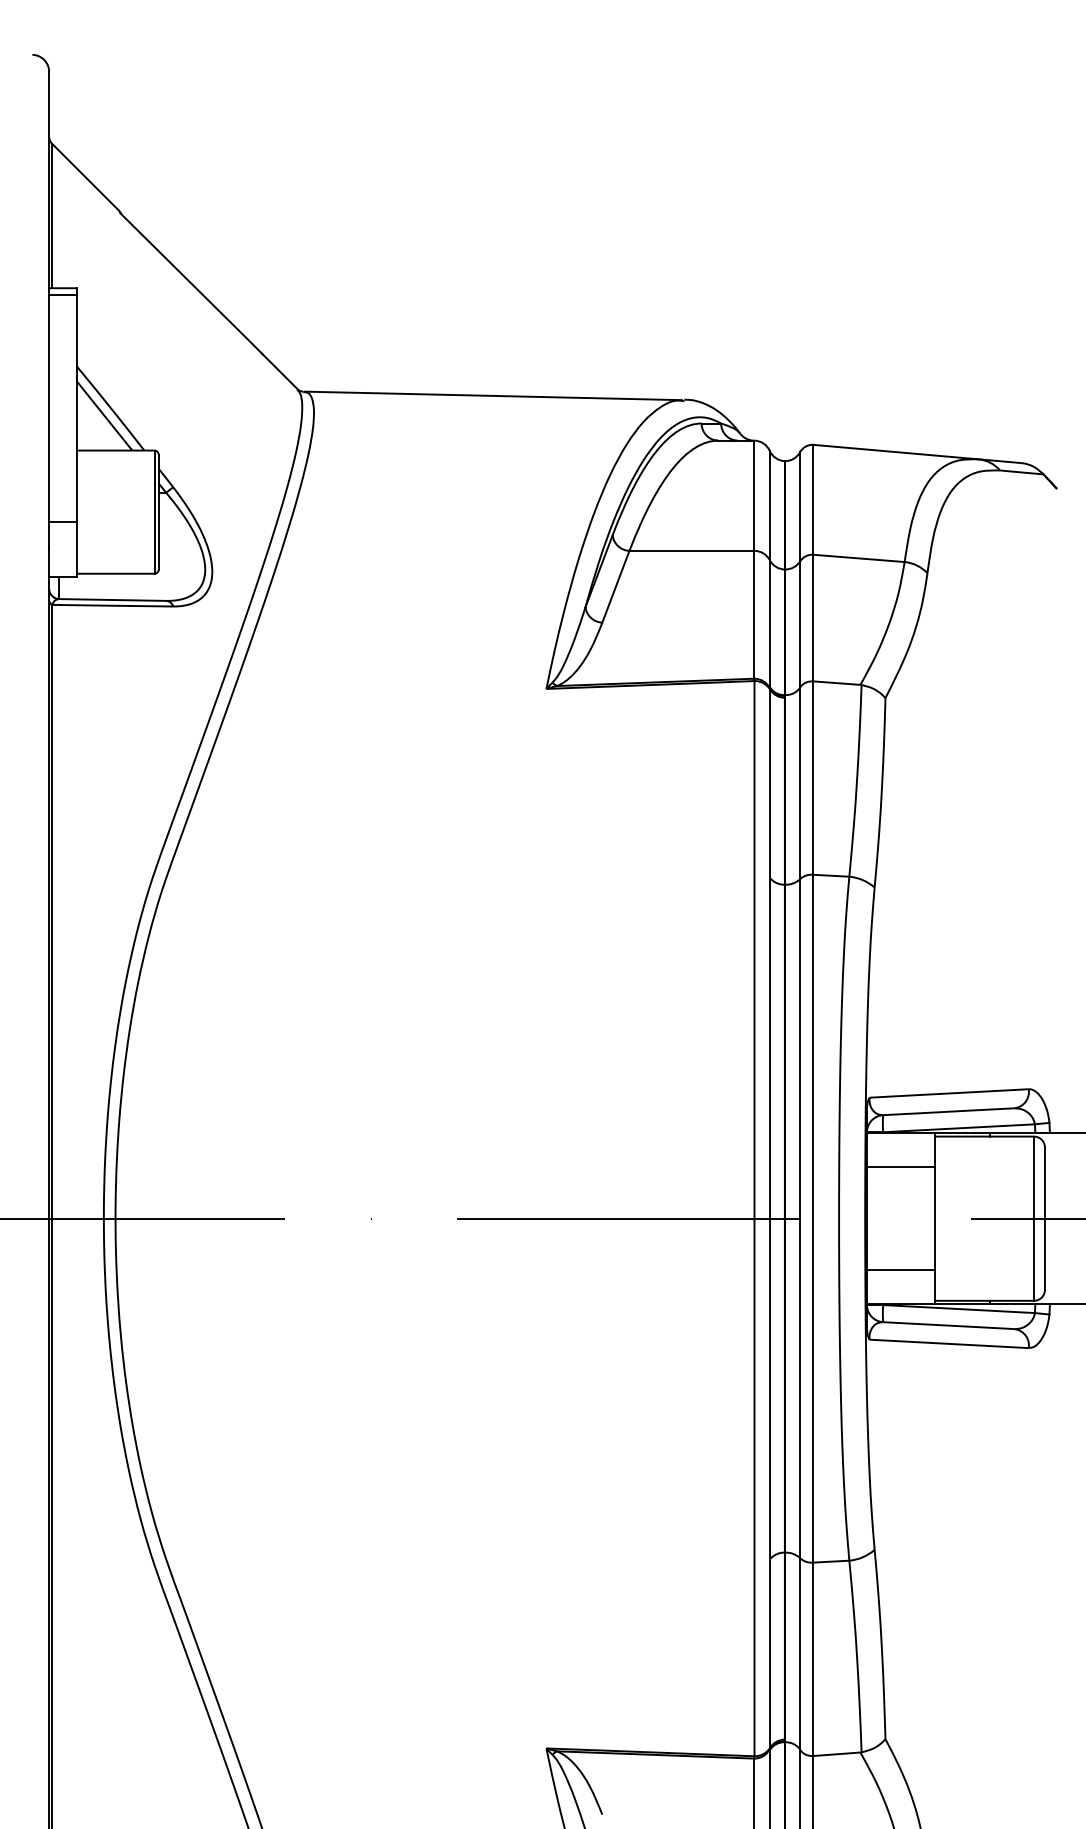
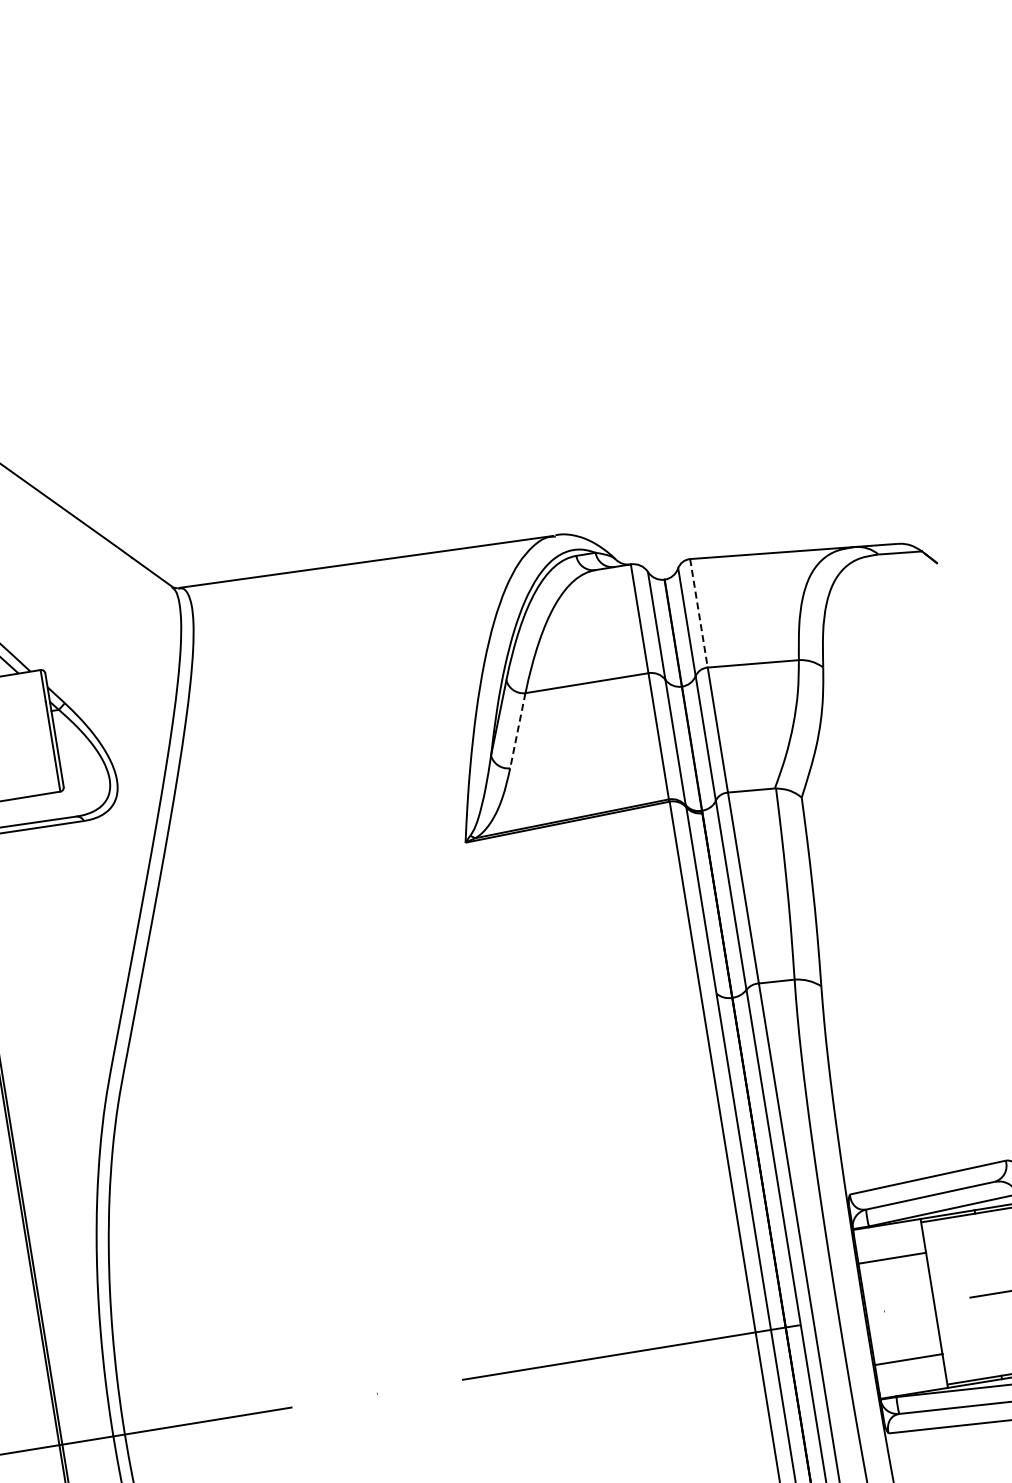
line: (813, 499) -> (698, 613), solid -> dashed
line: (615, 587) -> (517, 731), solid -> dashed

